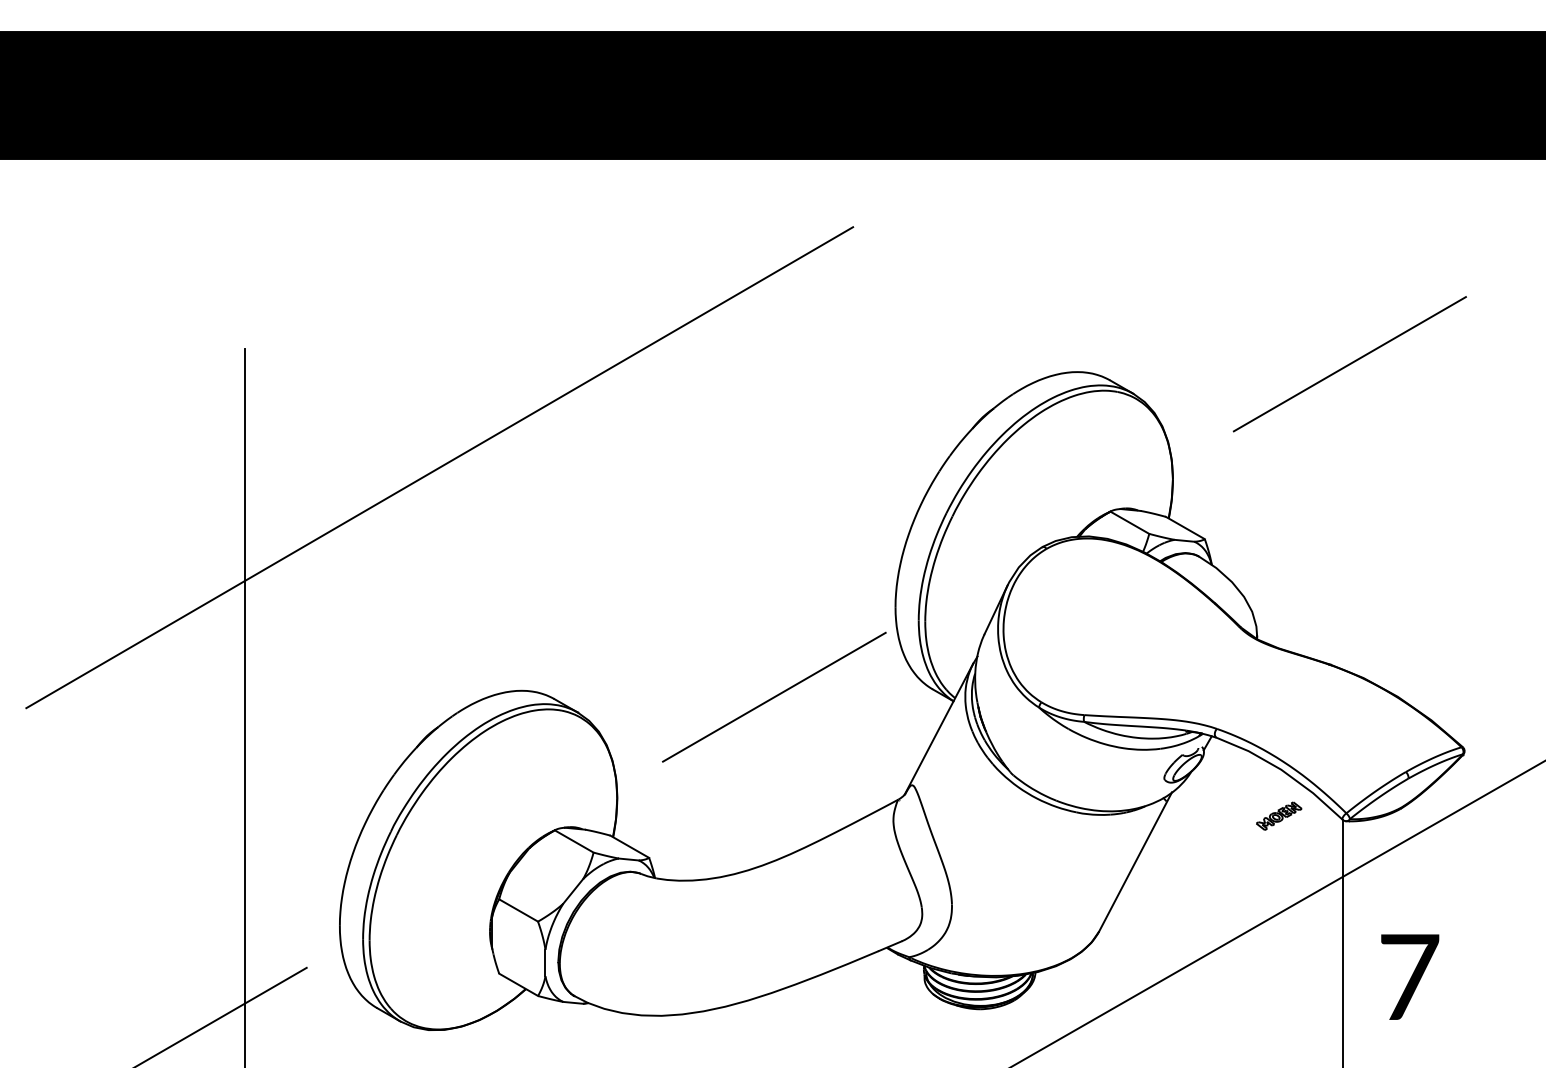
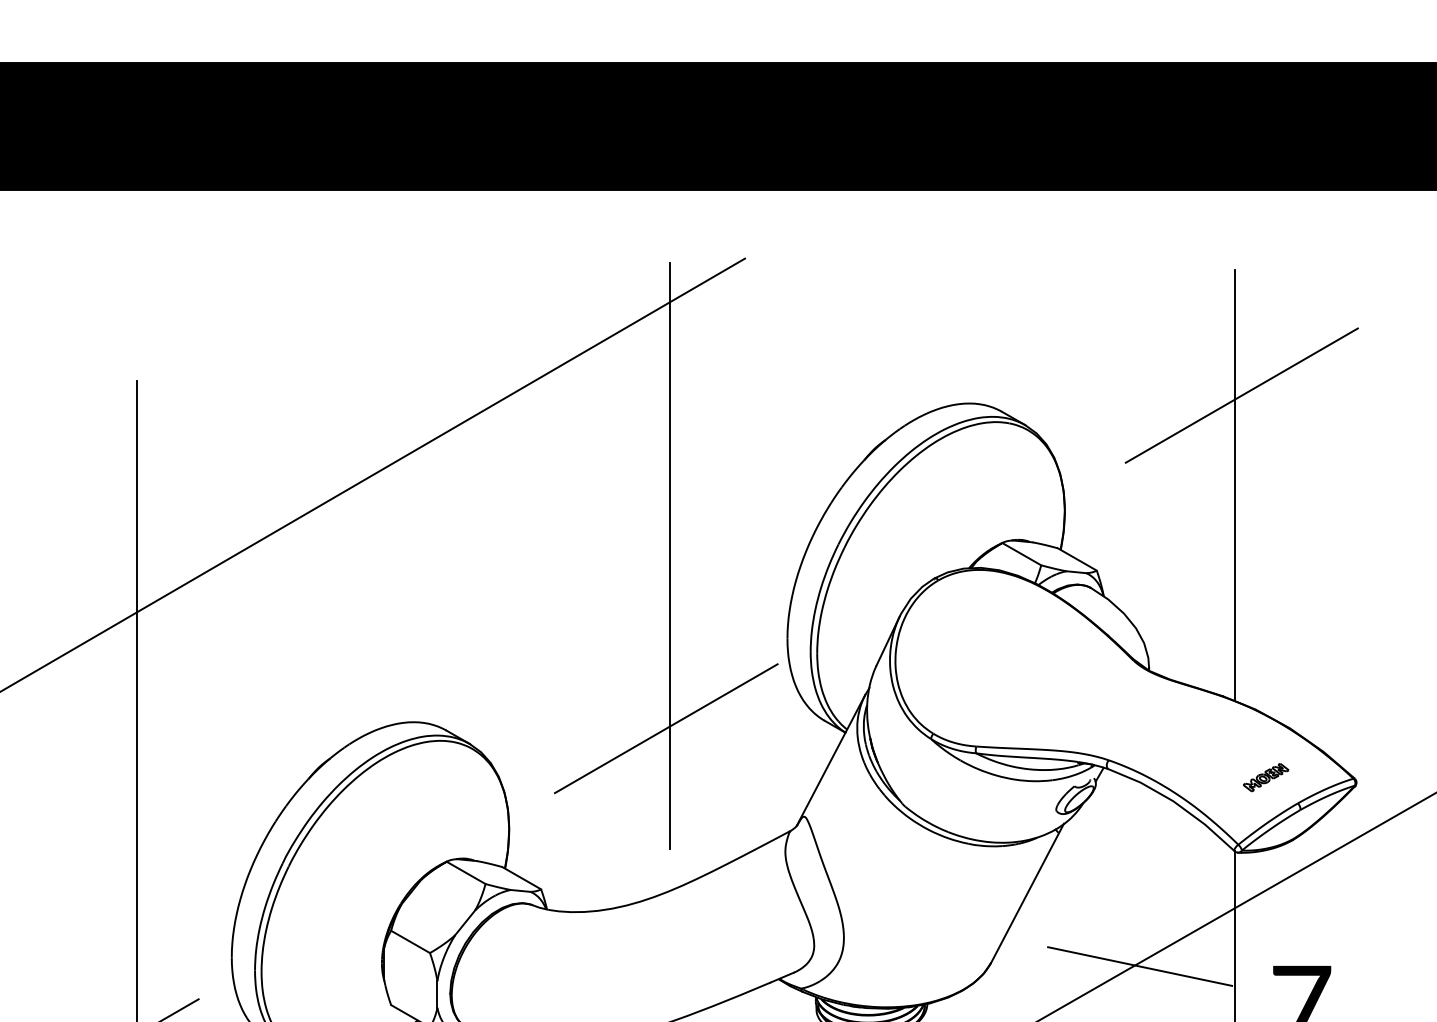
line: (1342, 453) -> (1234, 484), added
line: (778, 524) -> (670, 555), added
part: (1279, 815) -> (1266, 776), moved
line: (1248, 934) -> (1140, 965), added

